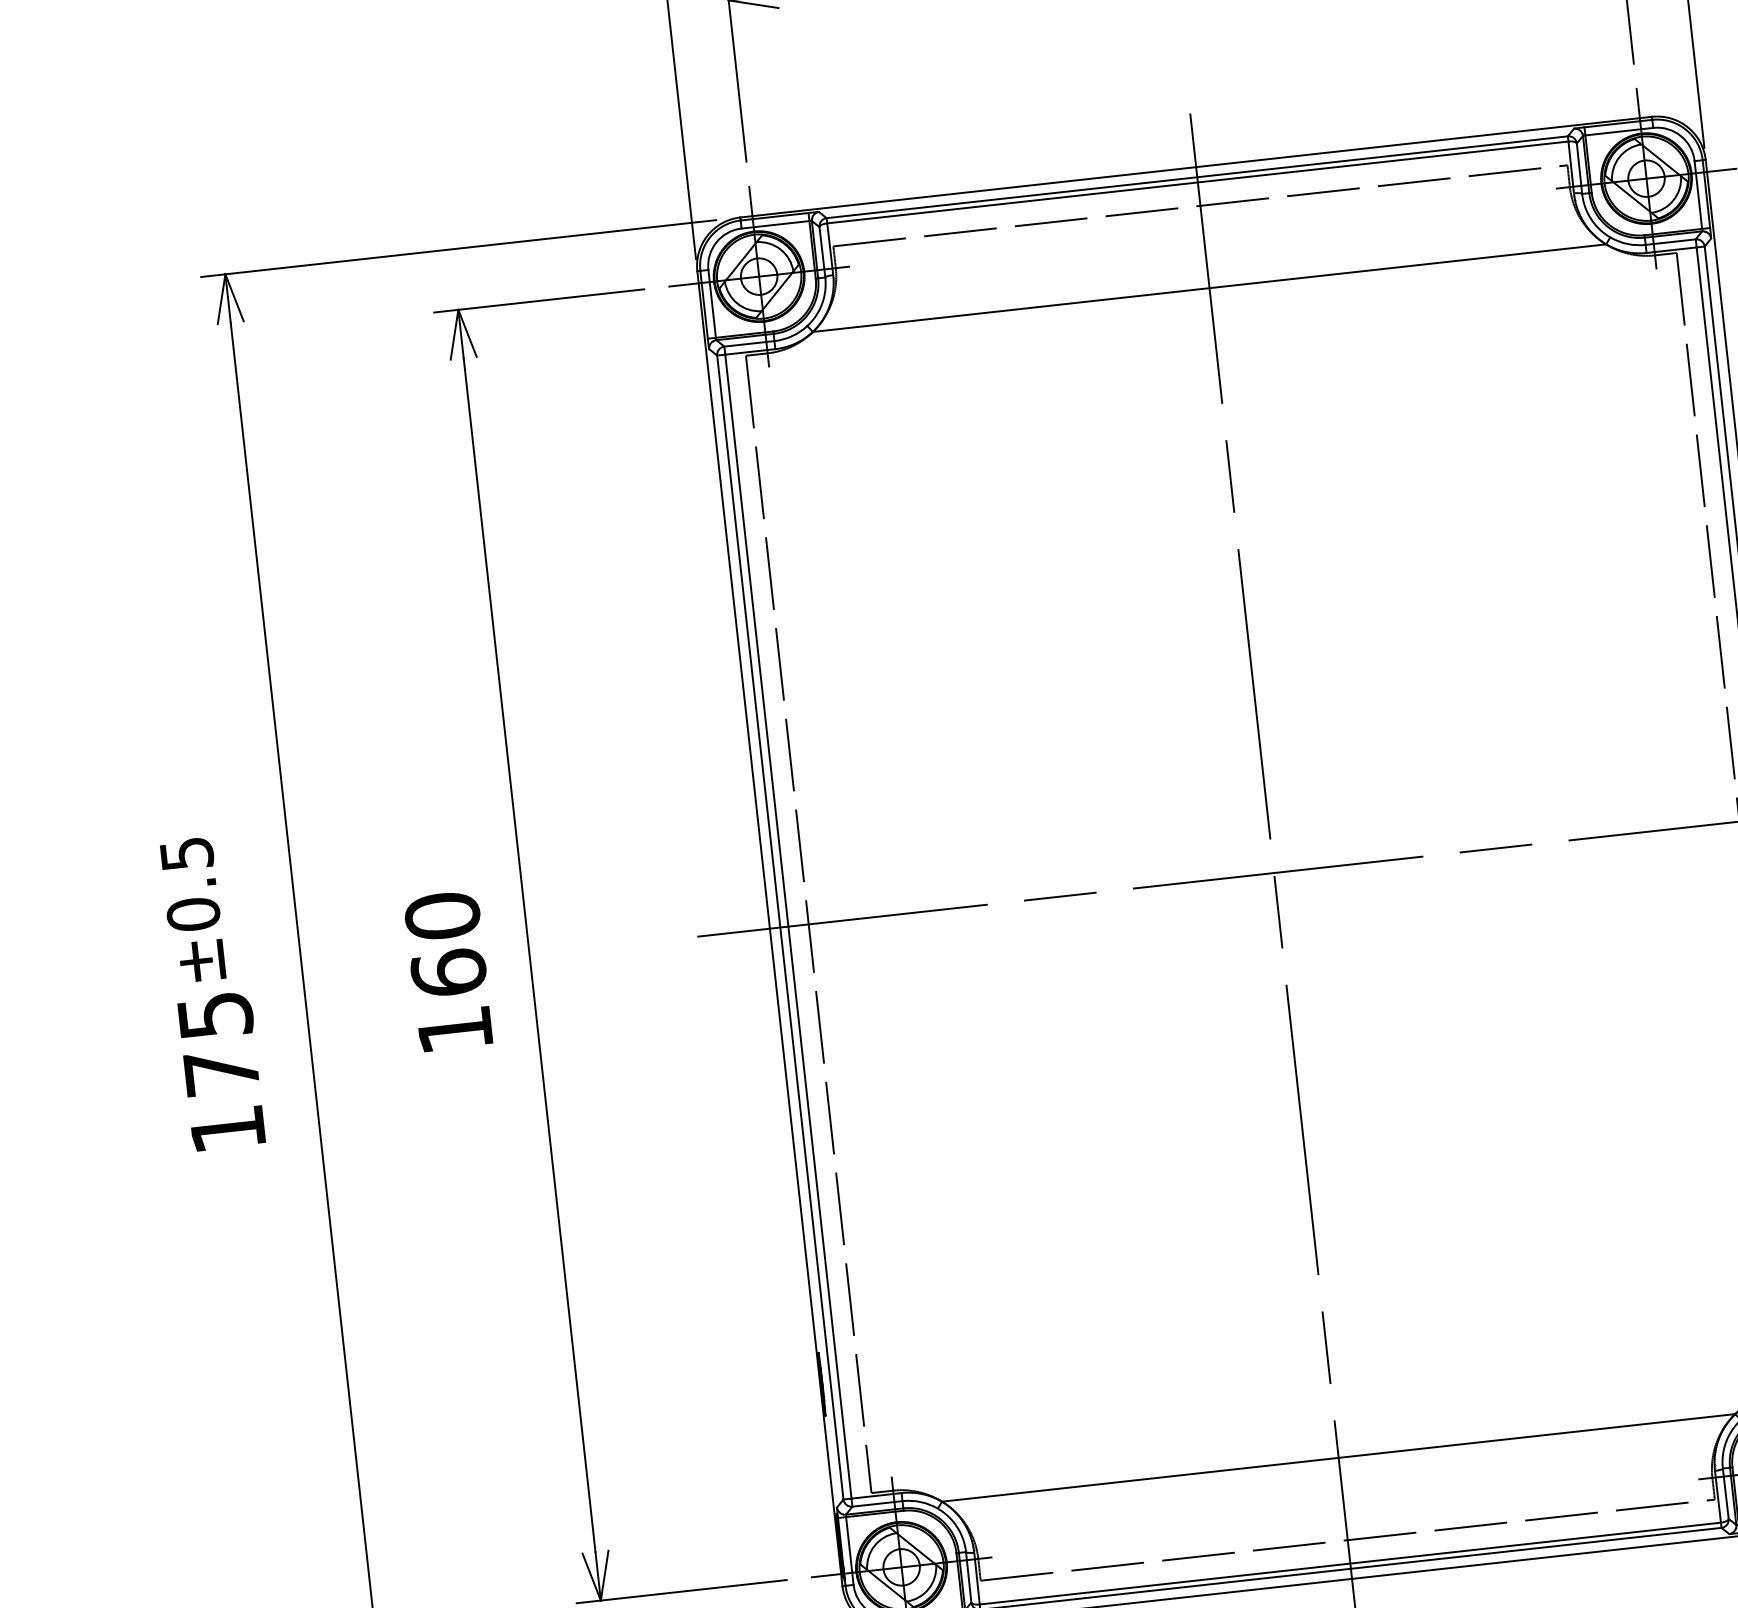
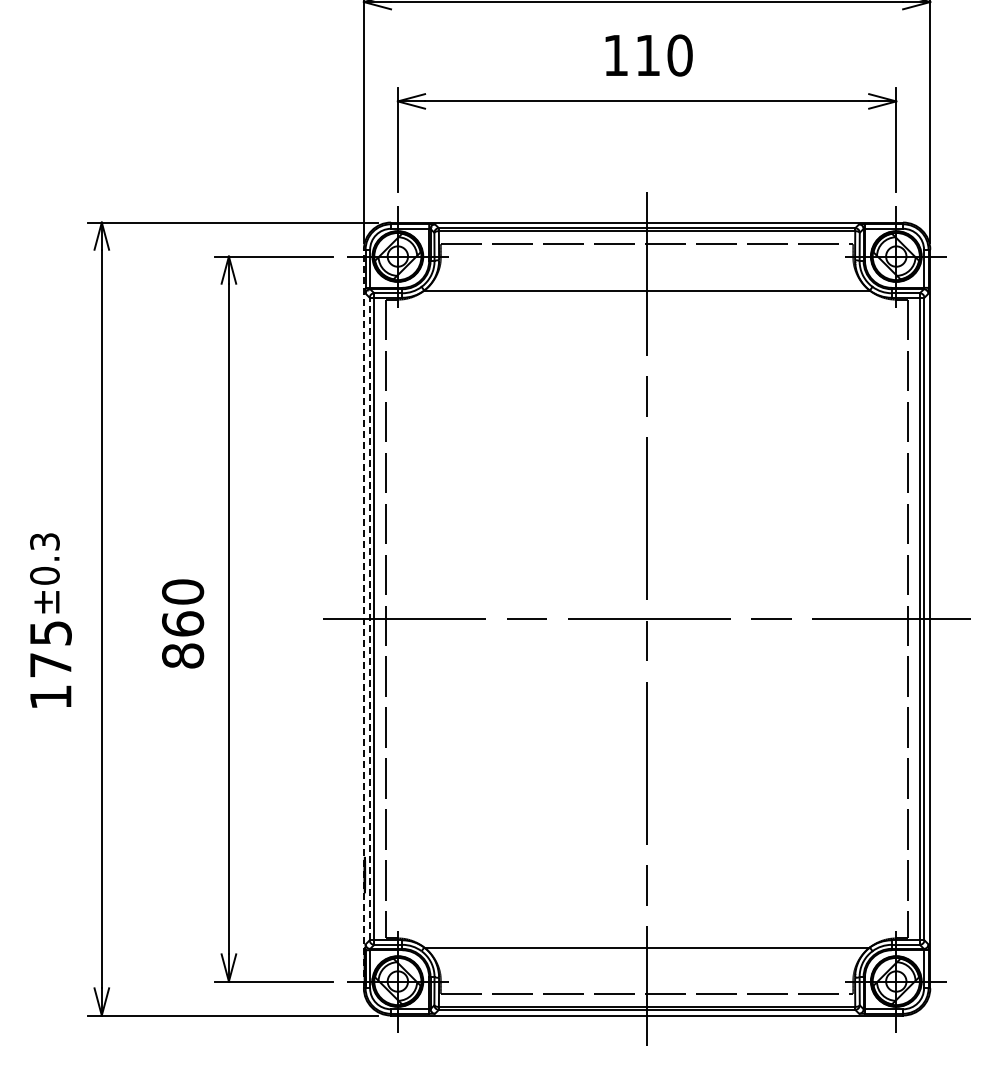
text: (186, 853) -> (44, 541), ±0.5 -> ±0.3
line: (779, 926) -> (369, 618), solid -> dashed
line: (769, 927) -> (363, 618), solid -> dashed
text: (455, 1029) -> (183, 655), 160 -> 860

